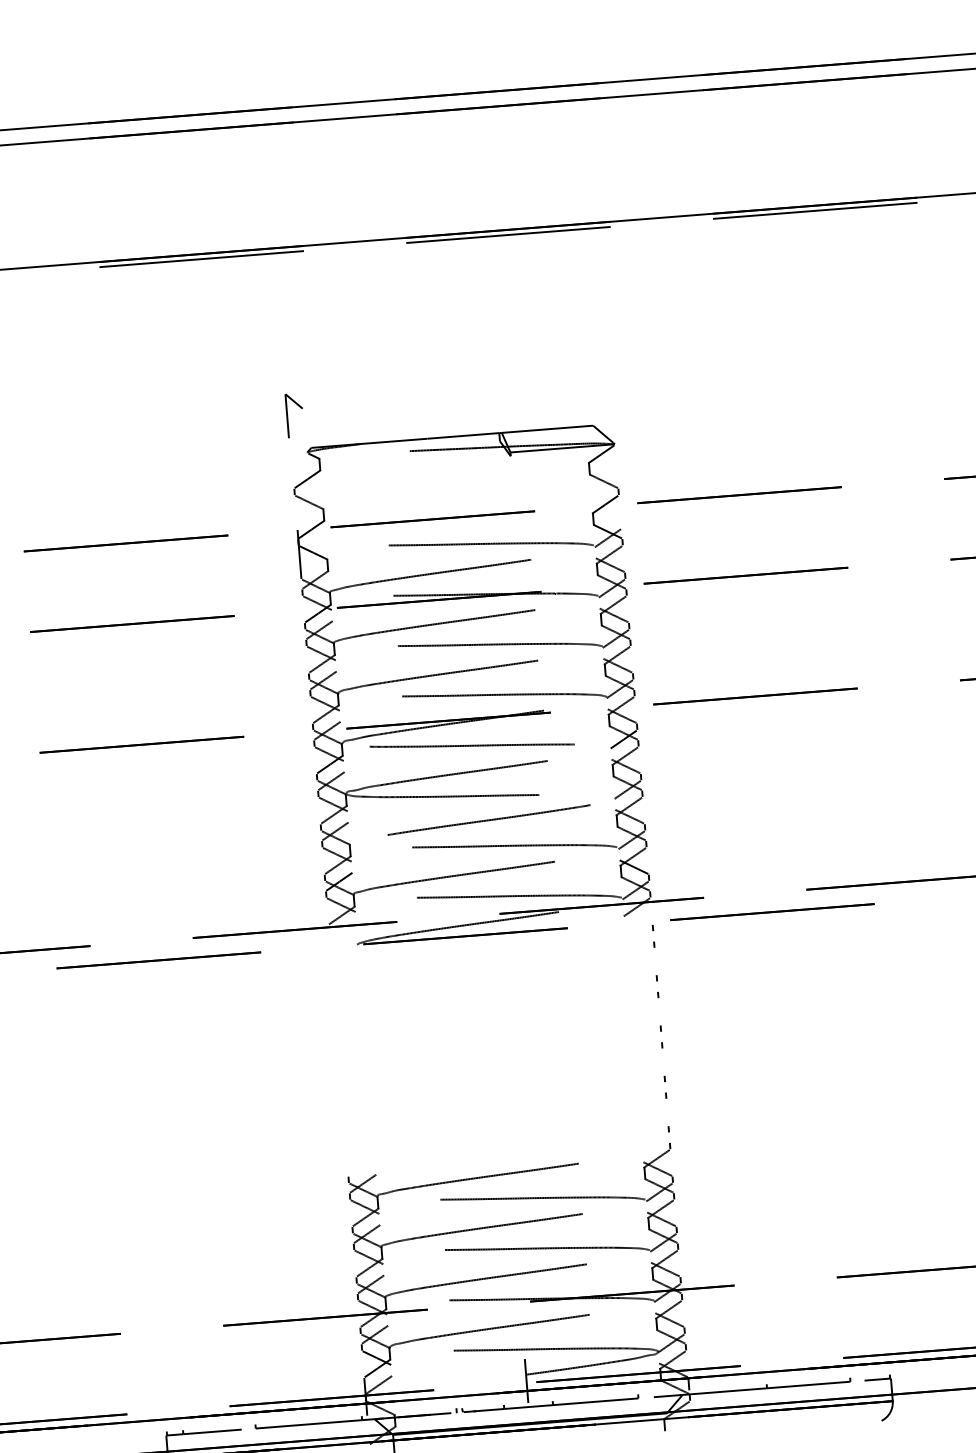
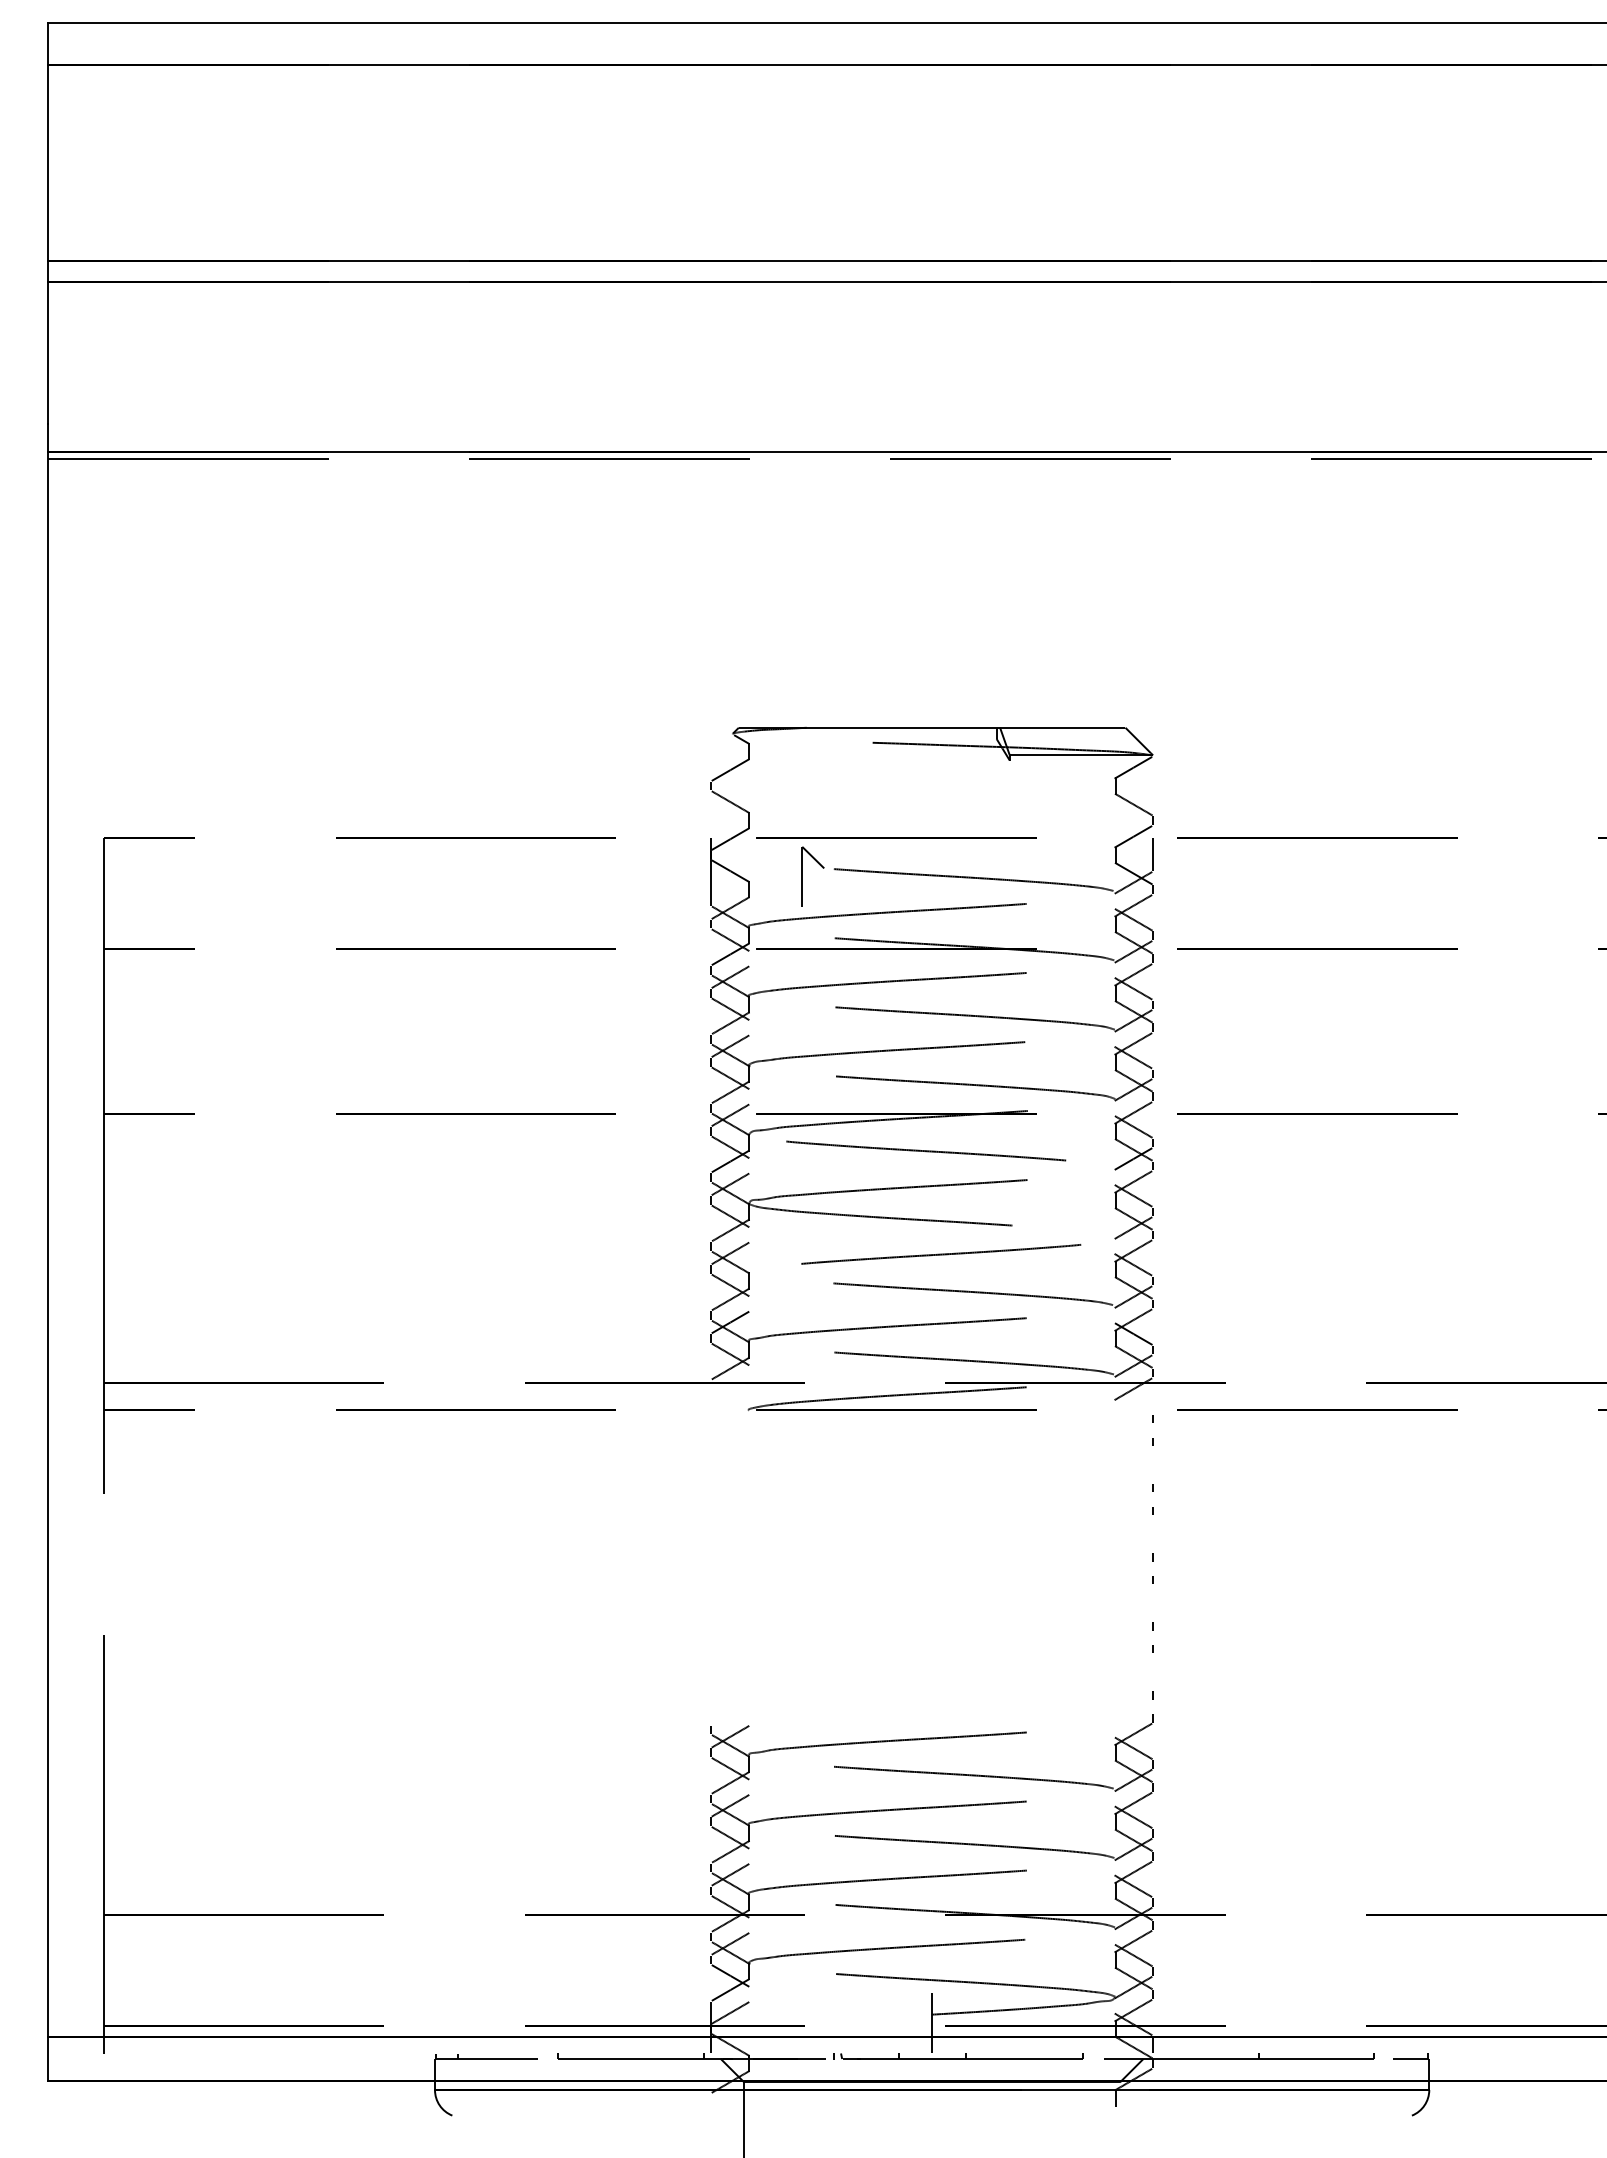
part: (287, 415) -> (802, 876), moved
line: (620, 516) -> (1153, 854), added

